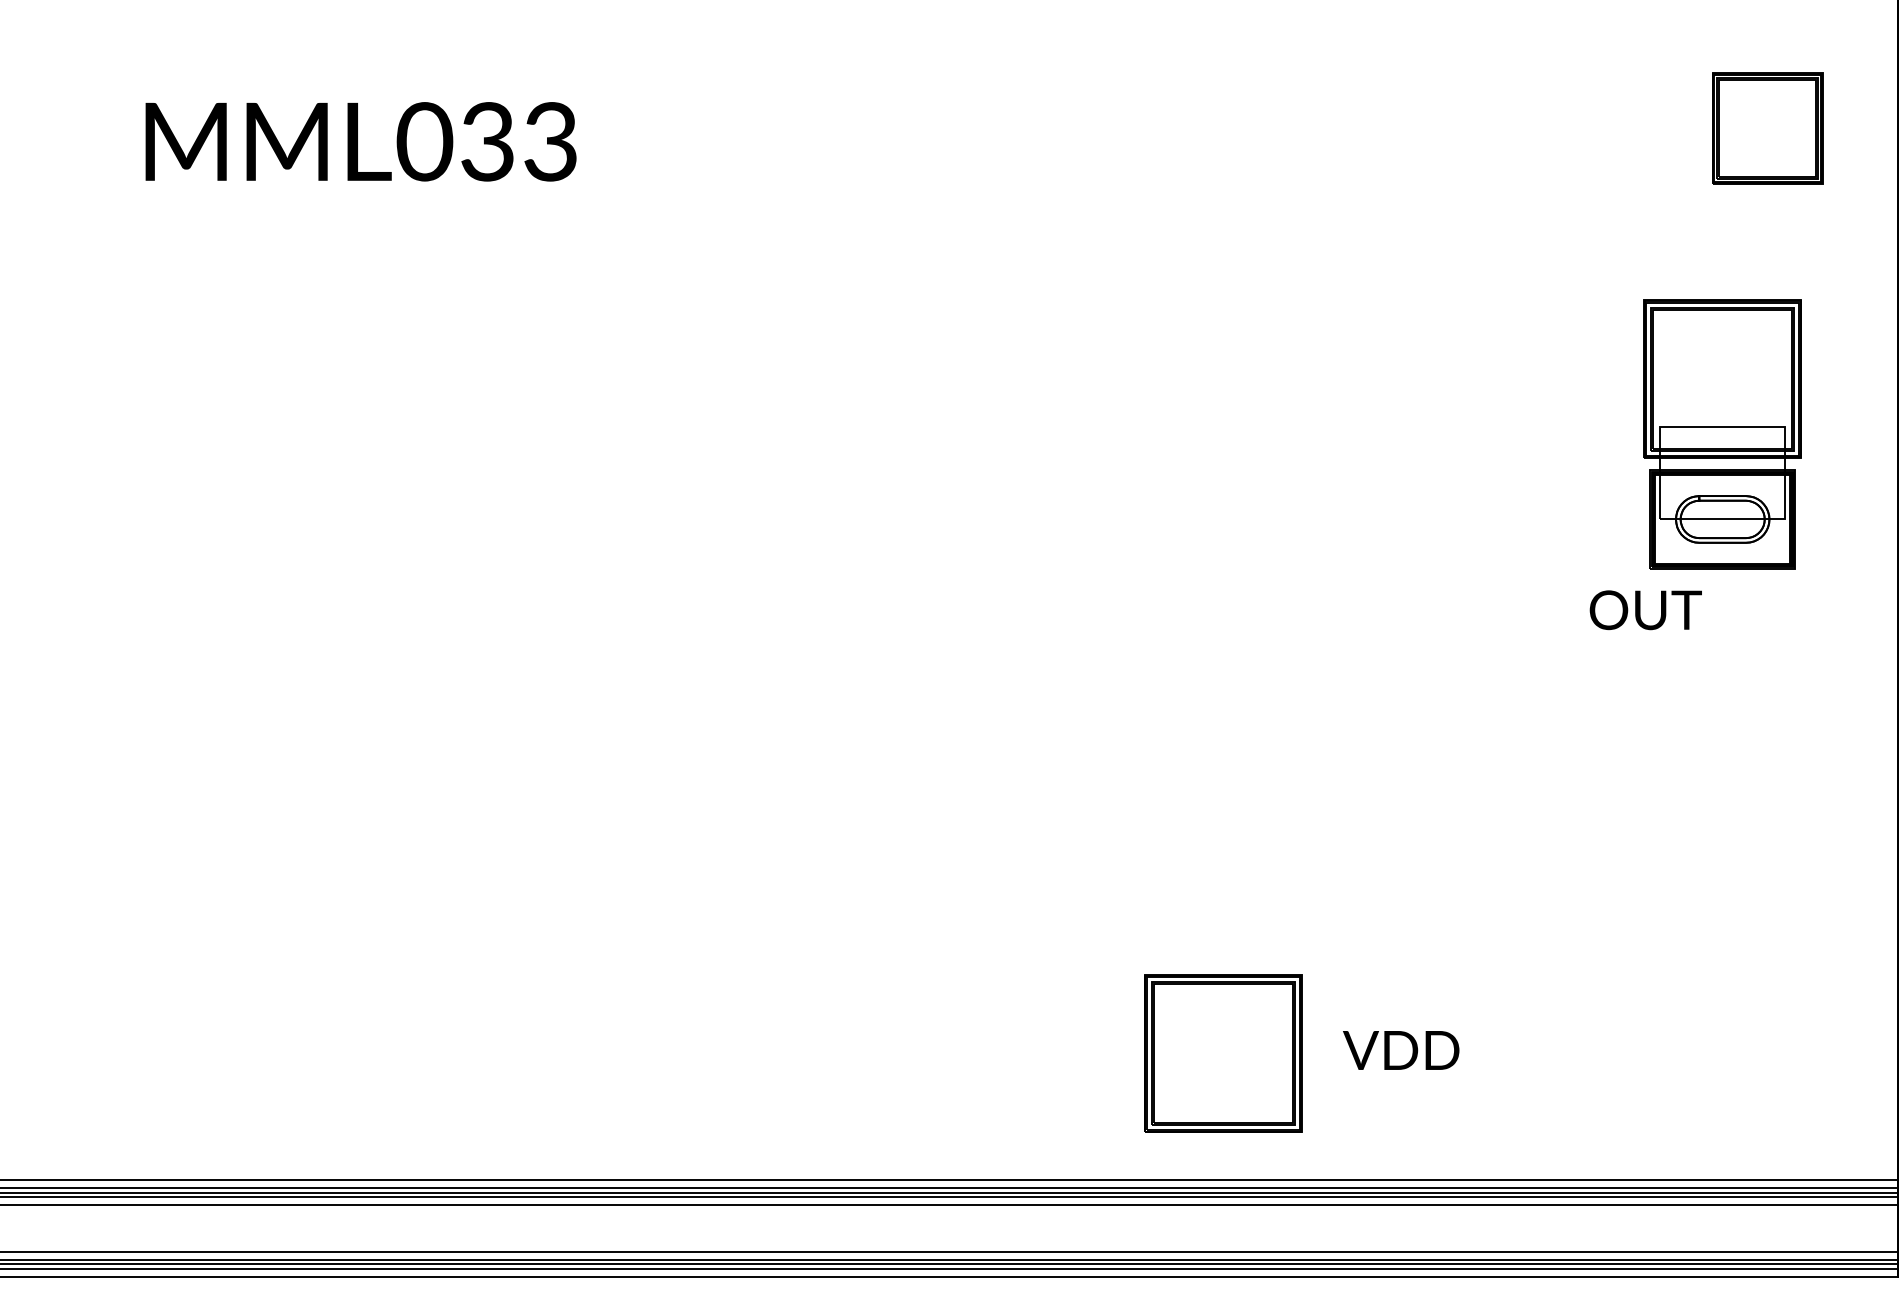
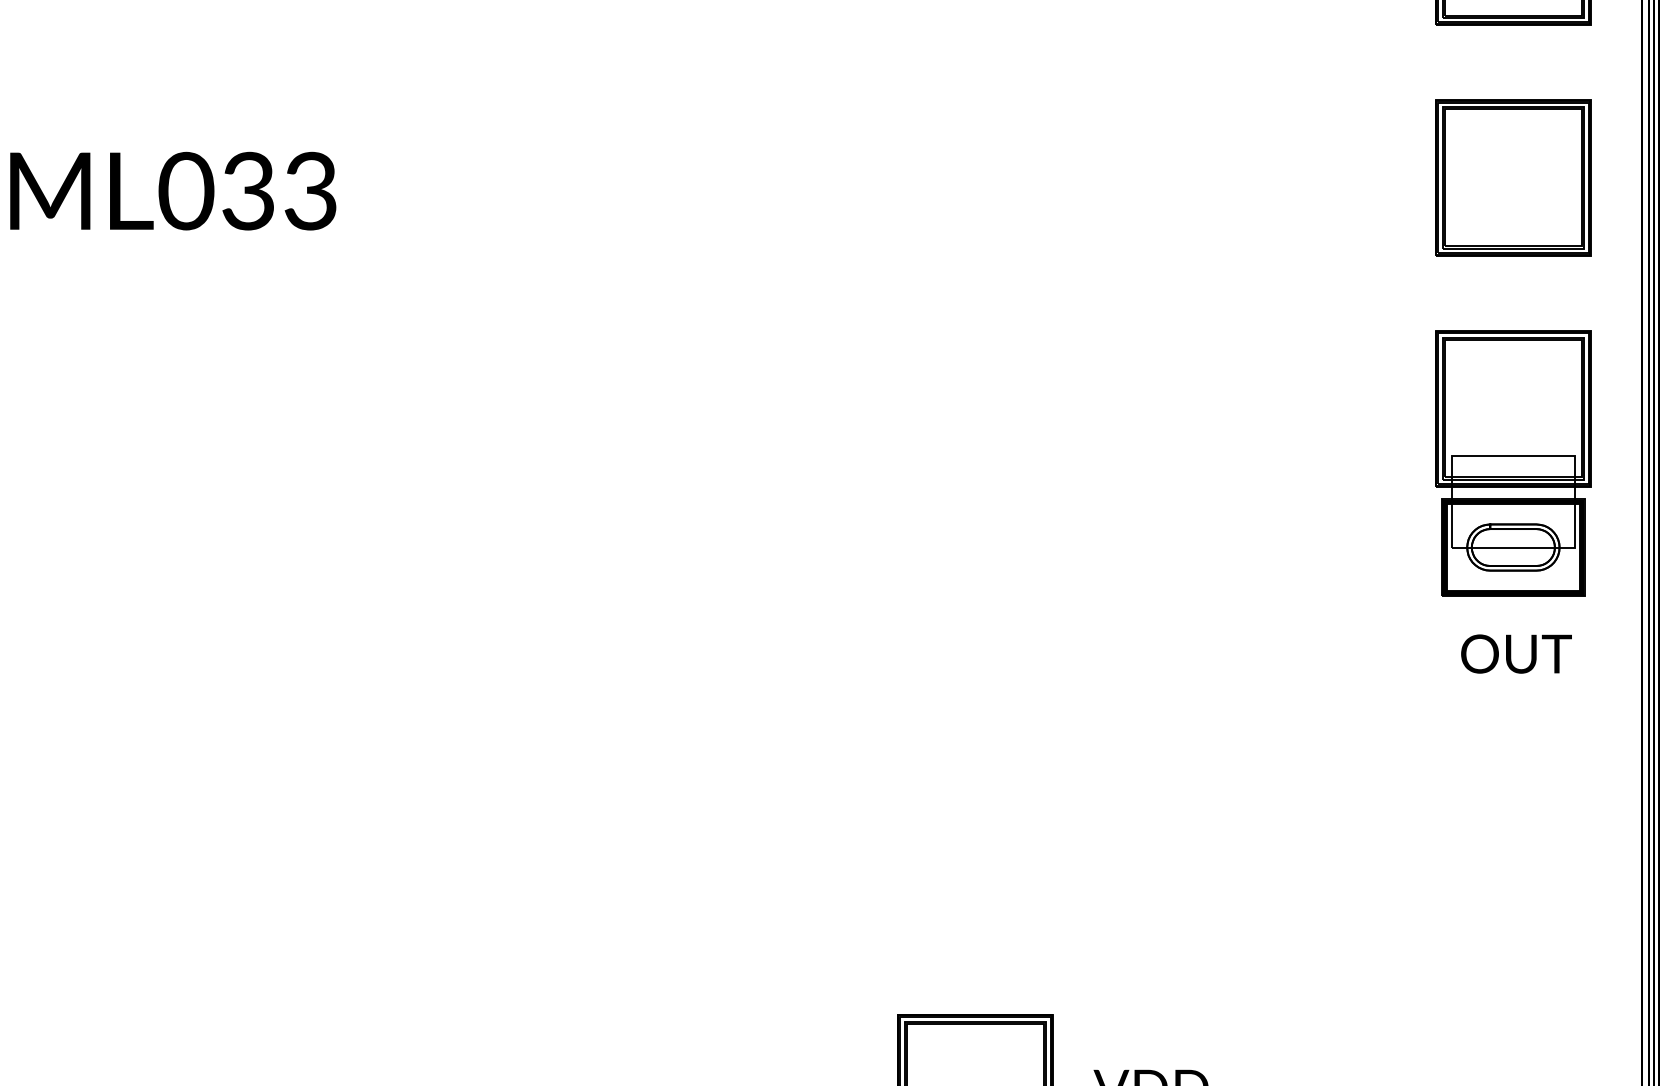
part: (1767, 128) -> (1513, 178), size x1.43
part: (1722, 434) -> (1513, 463), moved
text: (1645, 610) -> (1516, 654), moved

